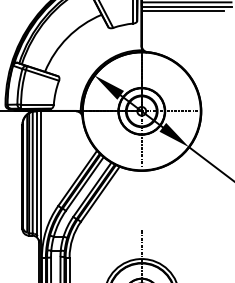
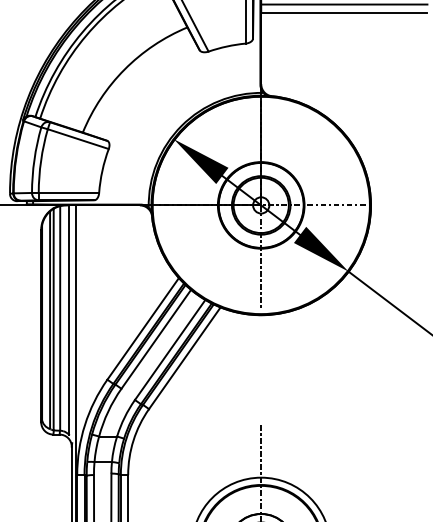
line: (182, 10) -> (336, 19), removed

